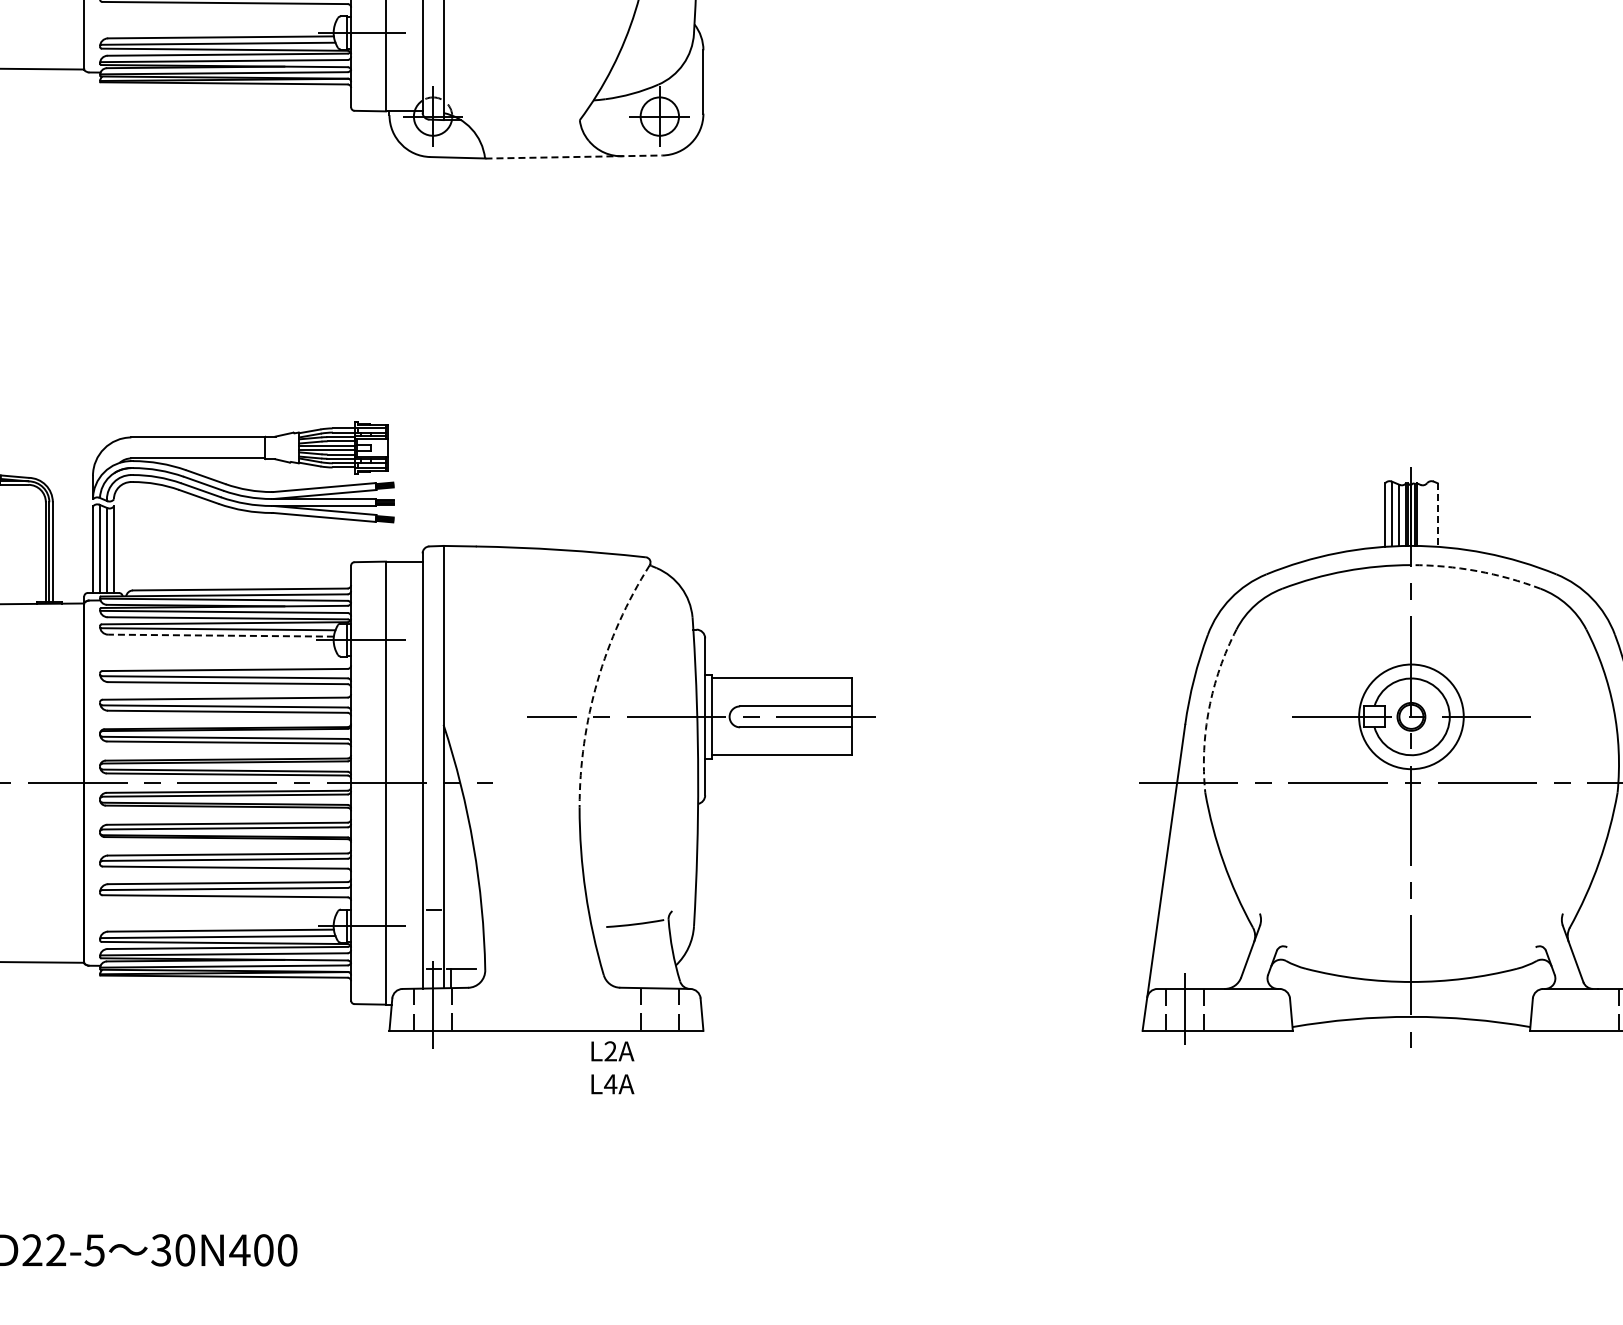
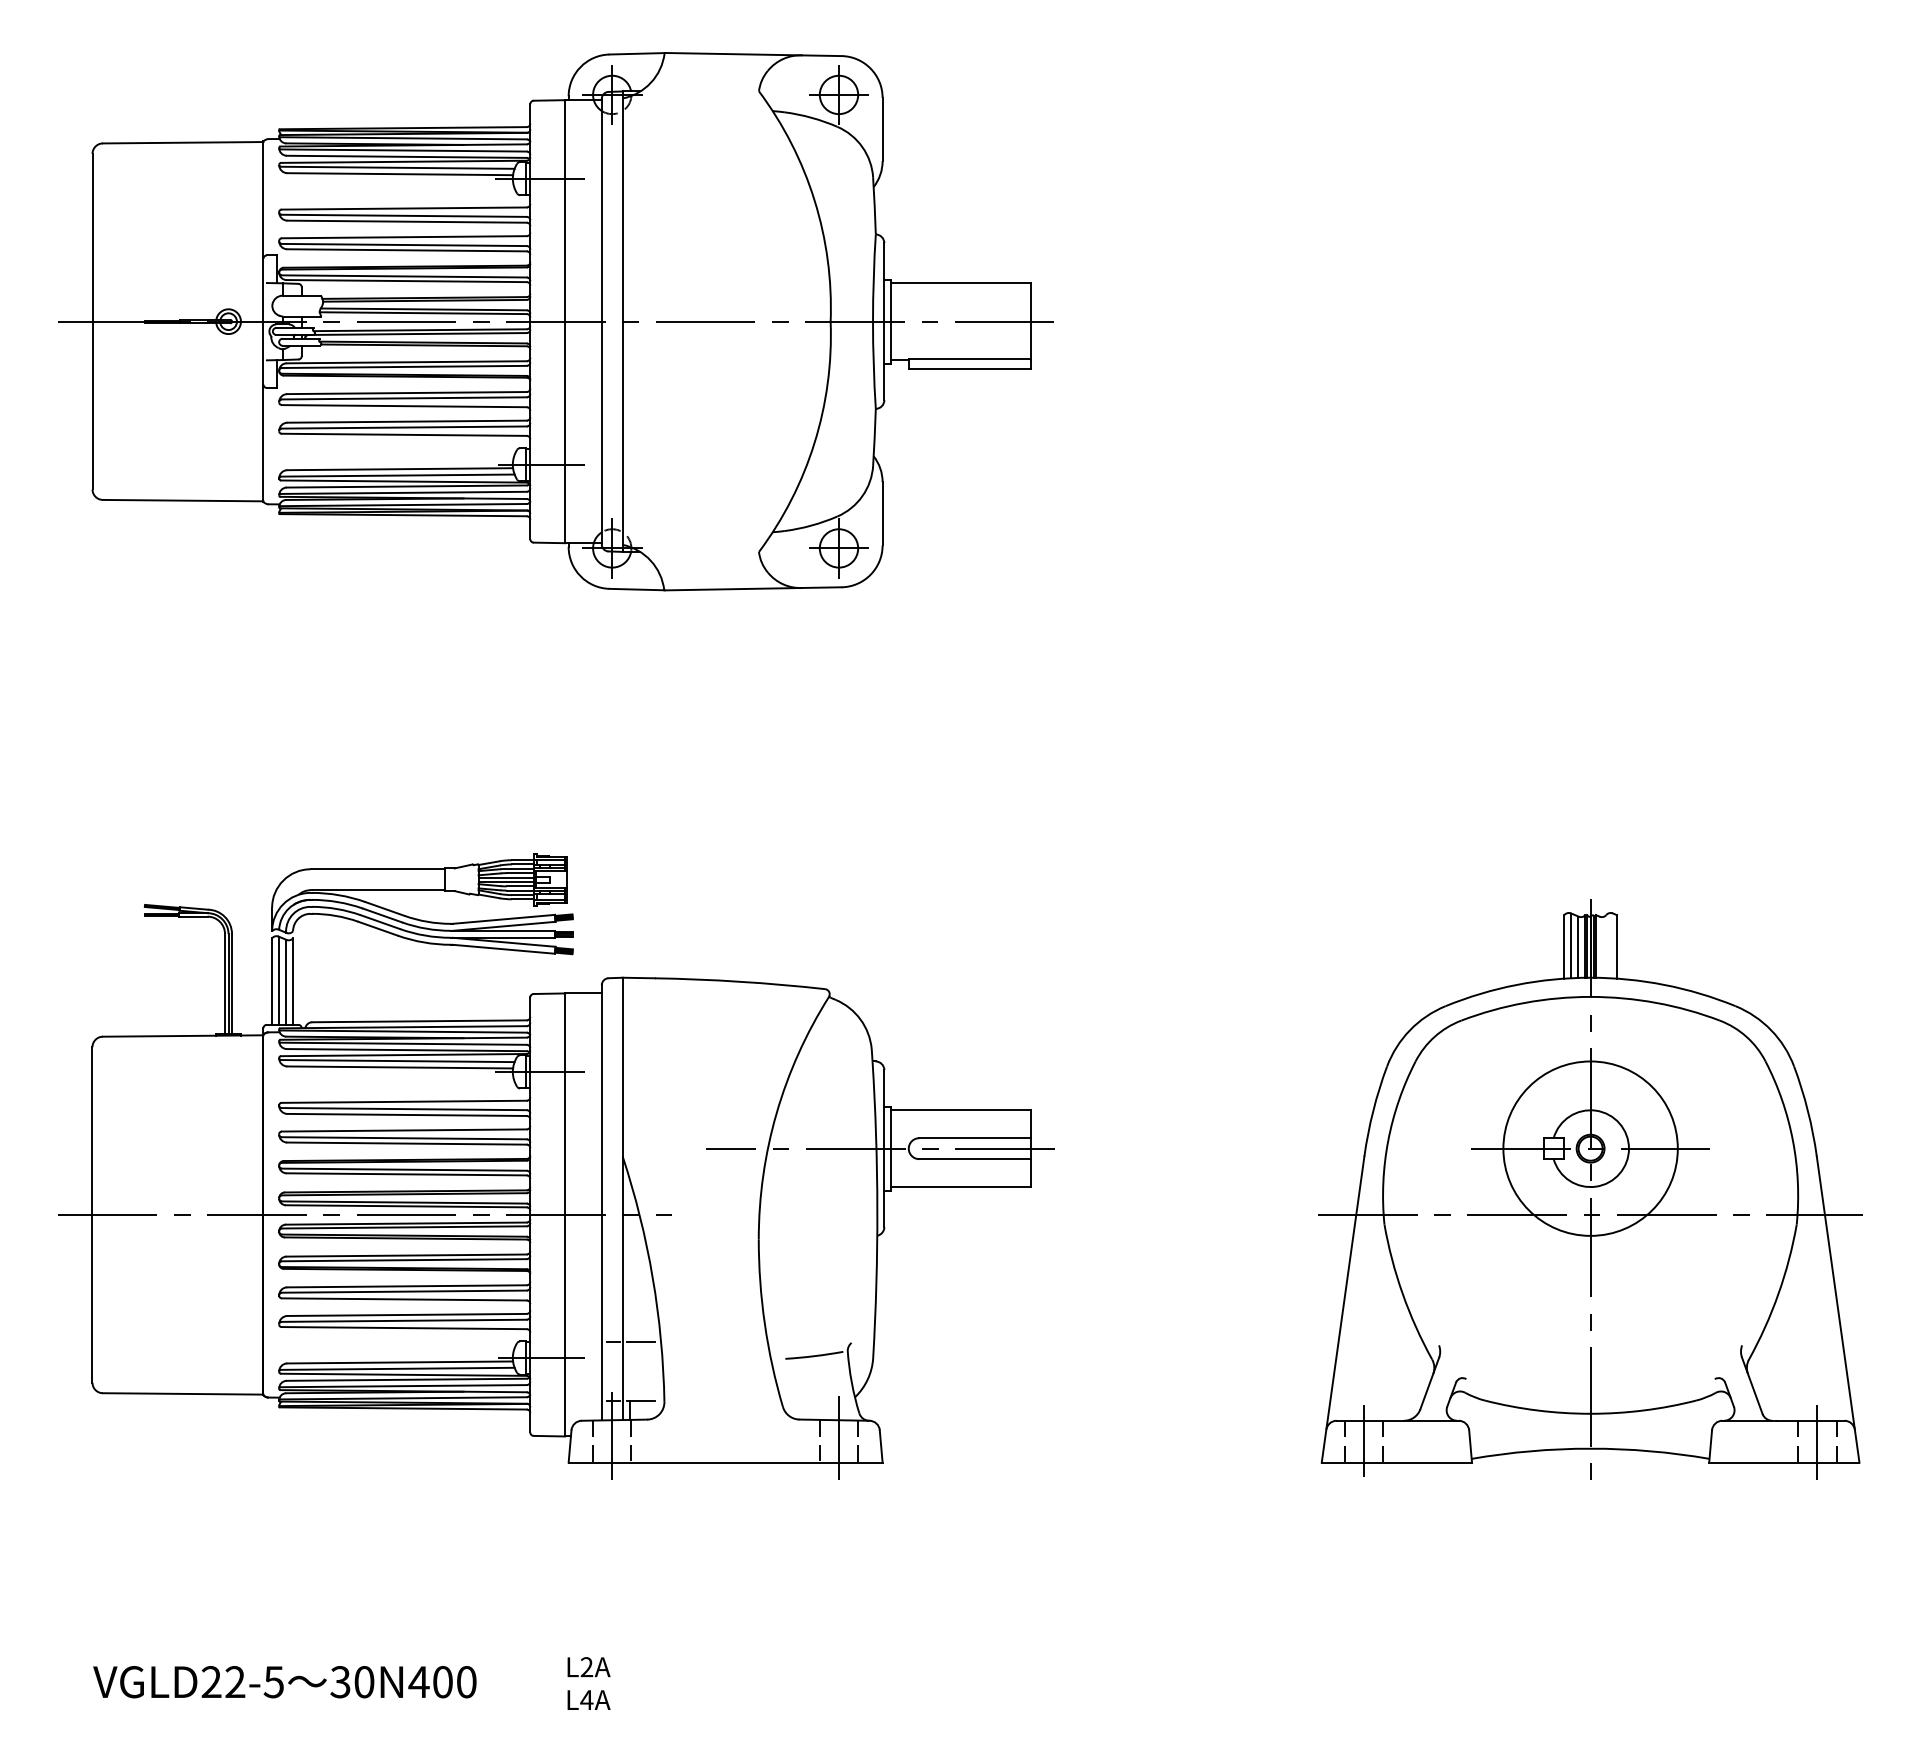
line: (574, 156) -> (753, 588), dashed -> solid
line: (1437, 514) -> (1616, 946), dashed -> solid
arc: (1477, 570) -> (1656, 1002), dashed -> solid
line: (221, 635) -> (400, 1067), dashed -> solid
arc: (597, 681) -> (776, 1113), dashed -> solid
arc: (1209, 708) -> (1388, 1140), dashed -> solid
circle: (1411, 716) -> (1590, 1148), size x1.67
line: (461, 910) -> (640, 1342), added
line: (660, 1005) -> (839, 1437), added
text: (612, 1067) -> (588, 1683), moved

